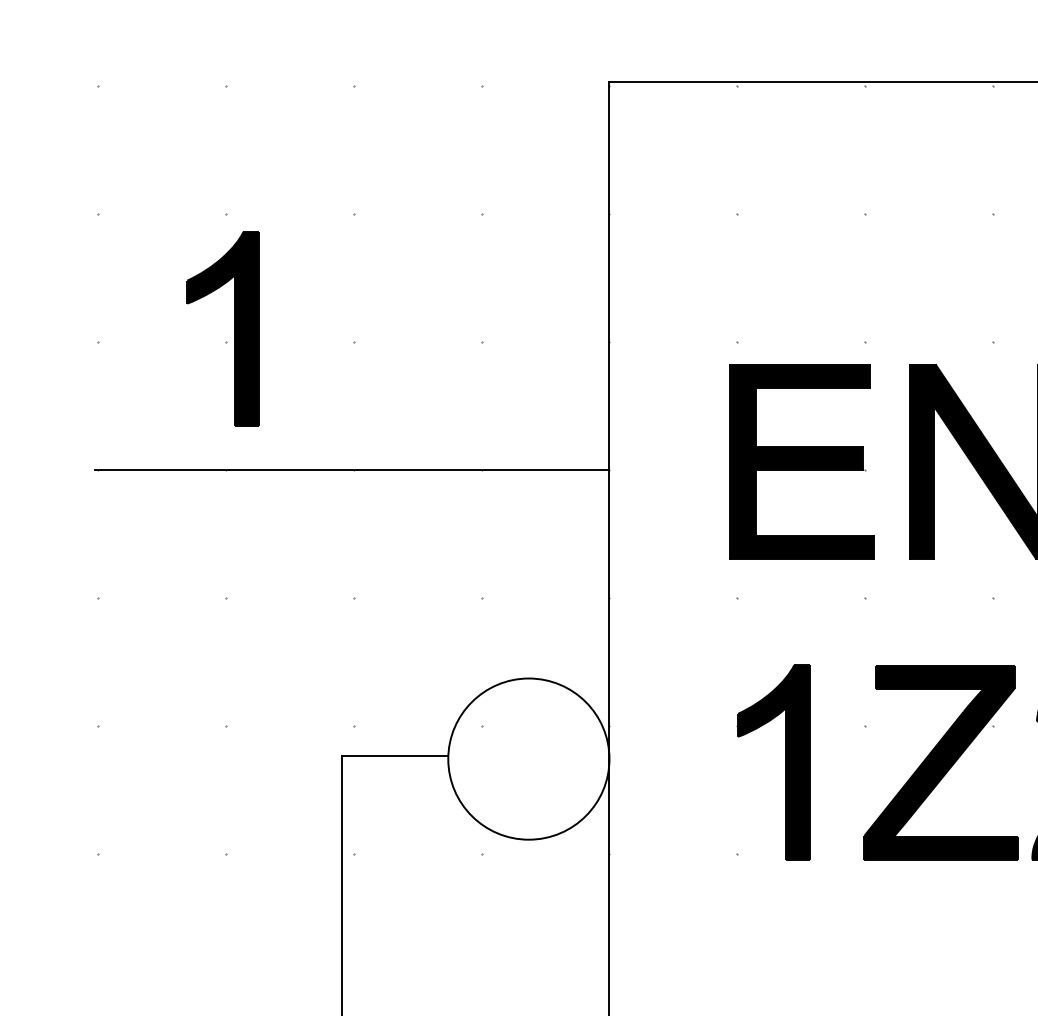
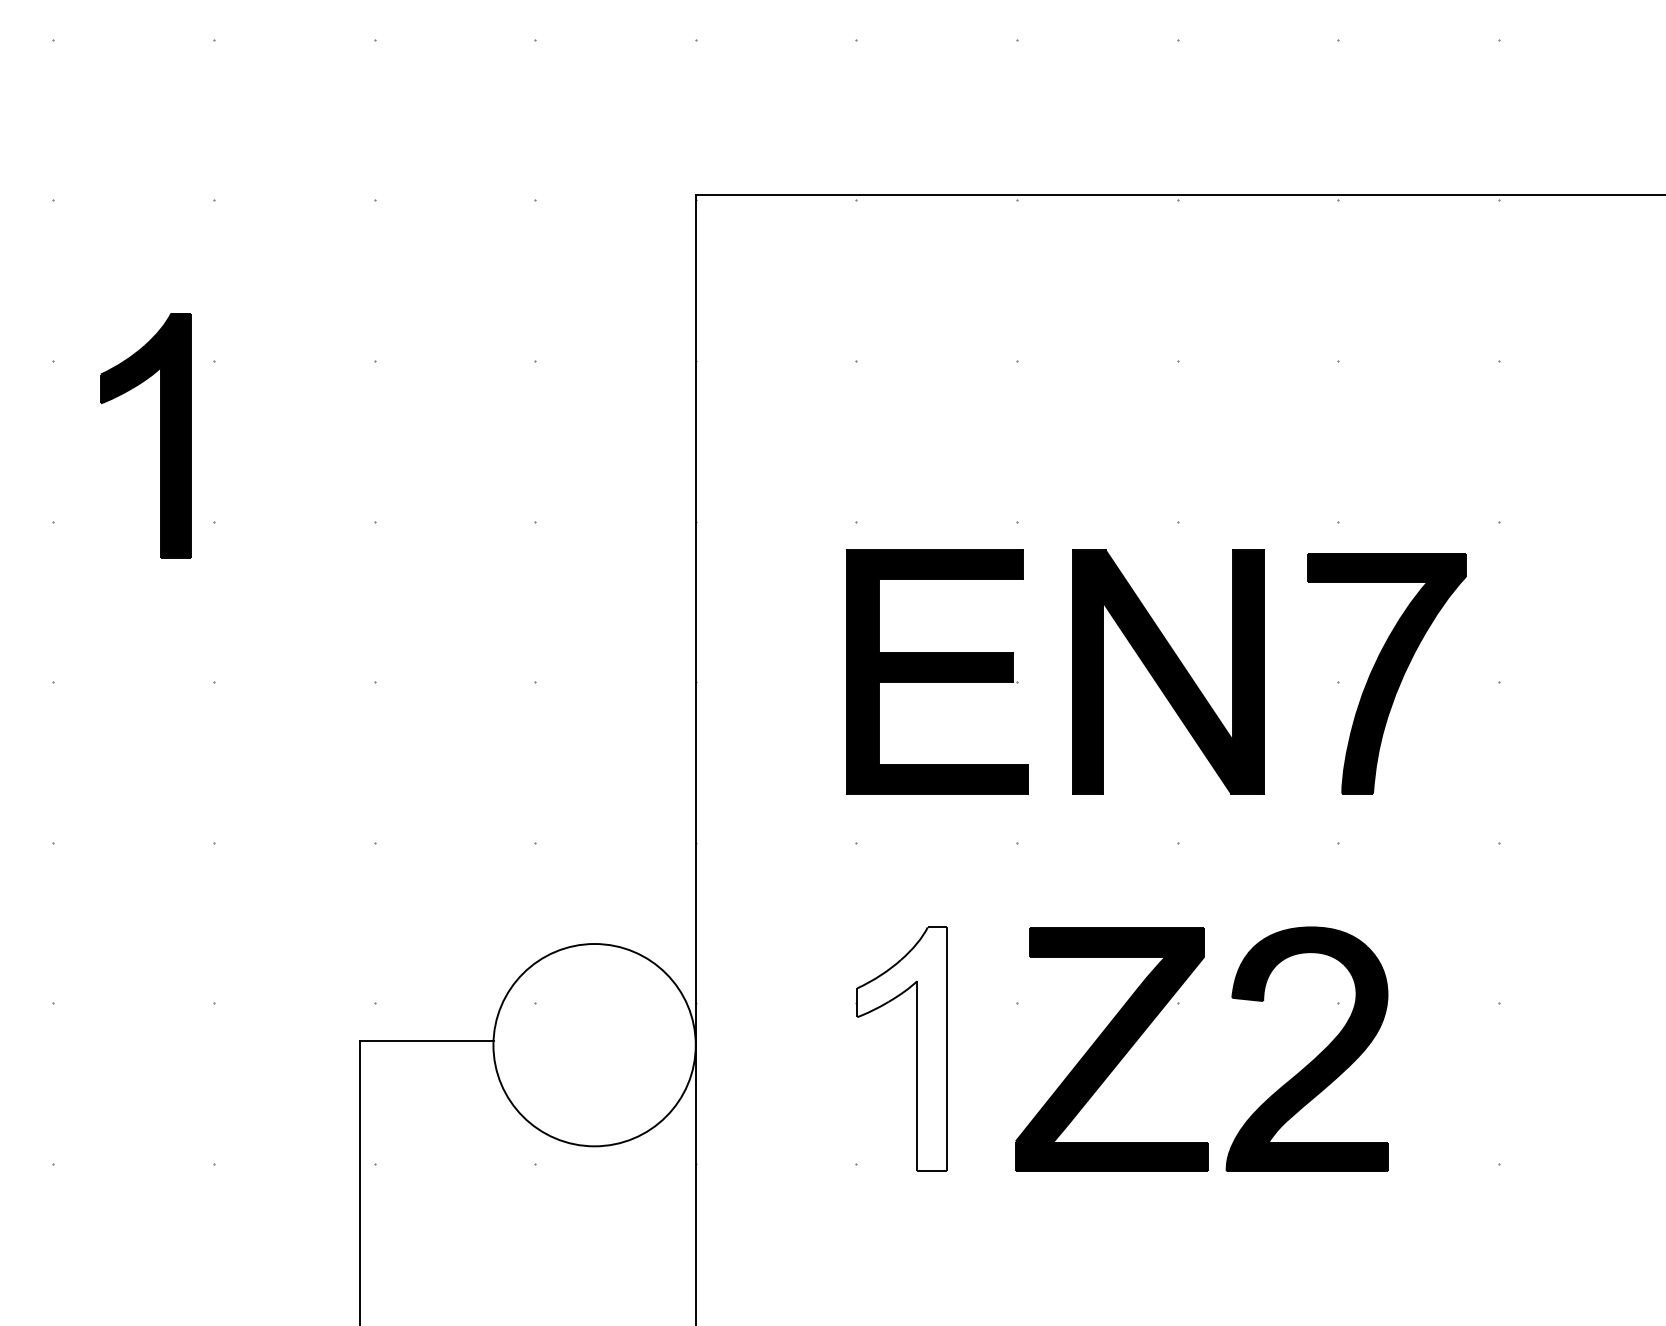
part: (234, 329) -> (160, 435), moved
line: (350, 470) -> (370, 682), removed
fill: (773, 762) -> (901, 1049), removed

